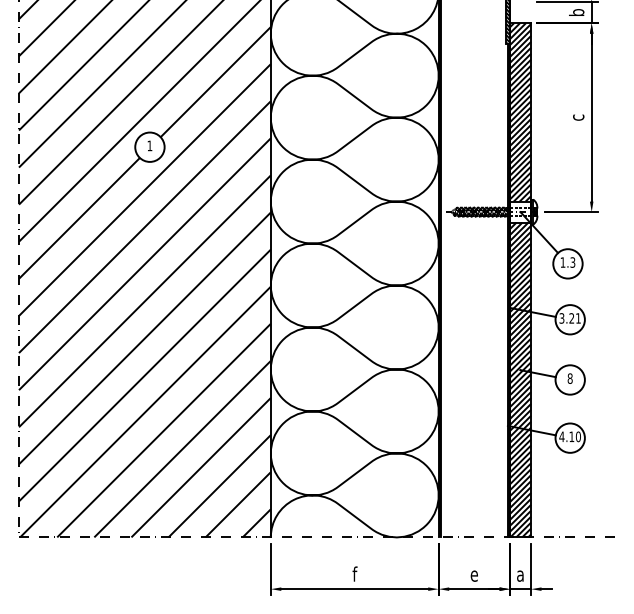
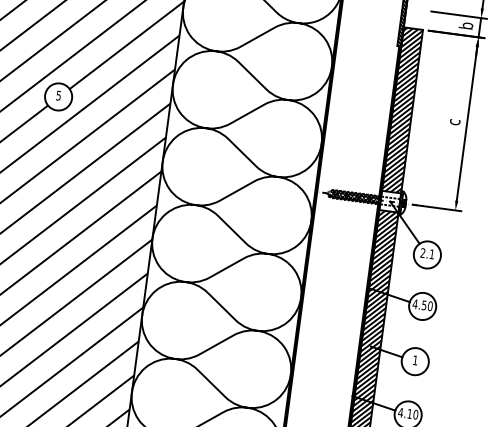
text: (149, 145) -> (58, 95), 1 -> 5
text: (567, 262) -> (427, 253), 1.3 -> 2.1
text: (569, 318) -> (422, 305), 3.21 -> 4.50
text: (569, 378) -> (414, 360), 8 -> 1

